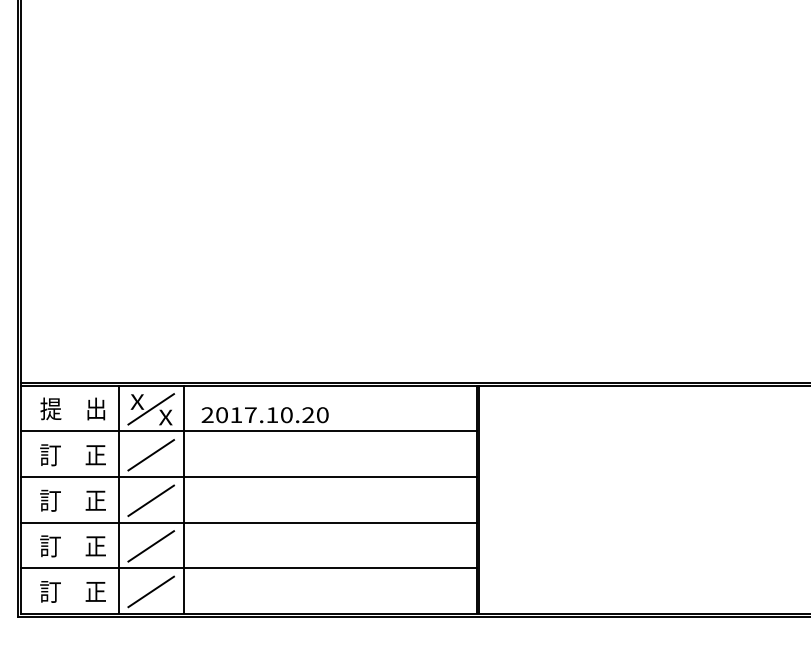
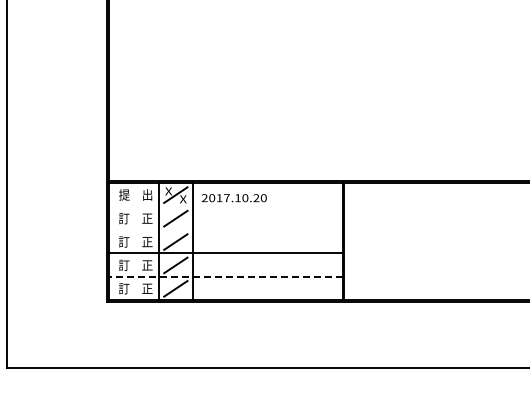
line: (248, 431) -> (225, 206), removed
line: (248, 476) -> (225, 229), removed
line: (248, 567) -> (225, 276), solid -> dashed

